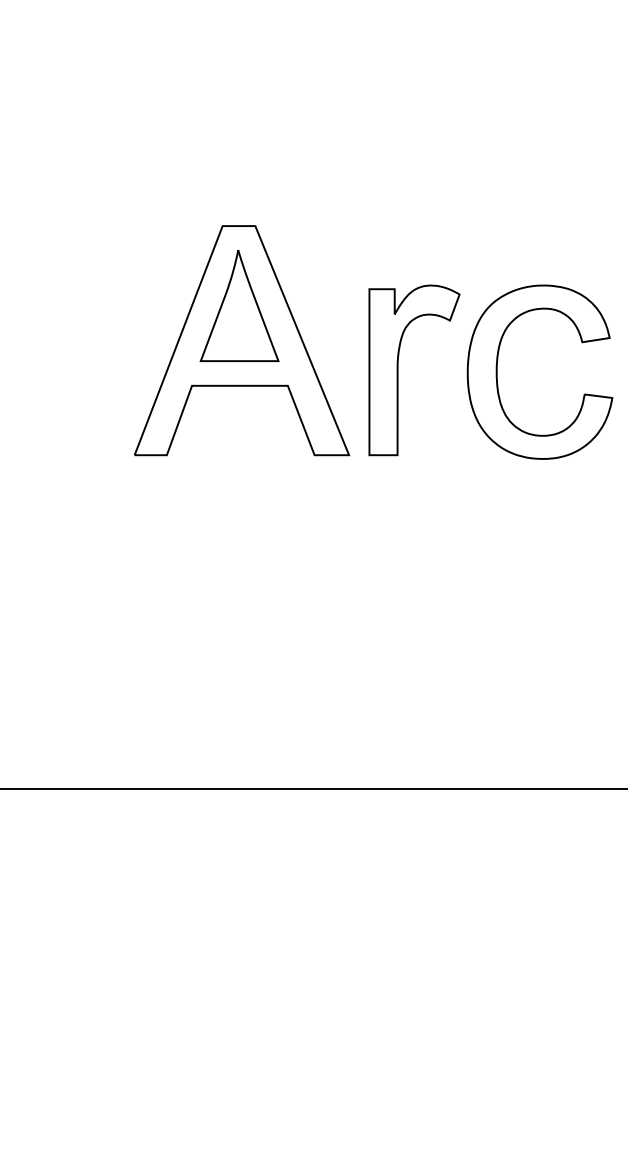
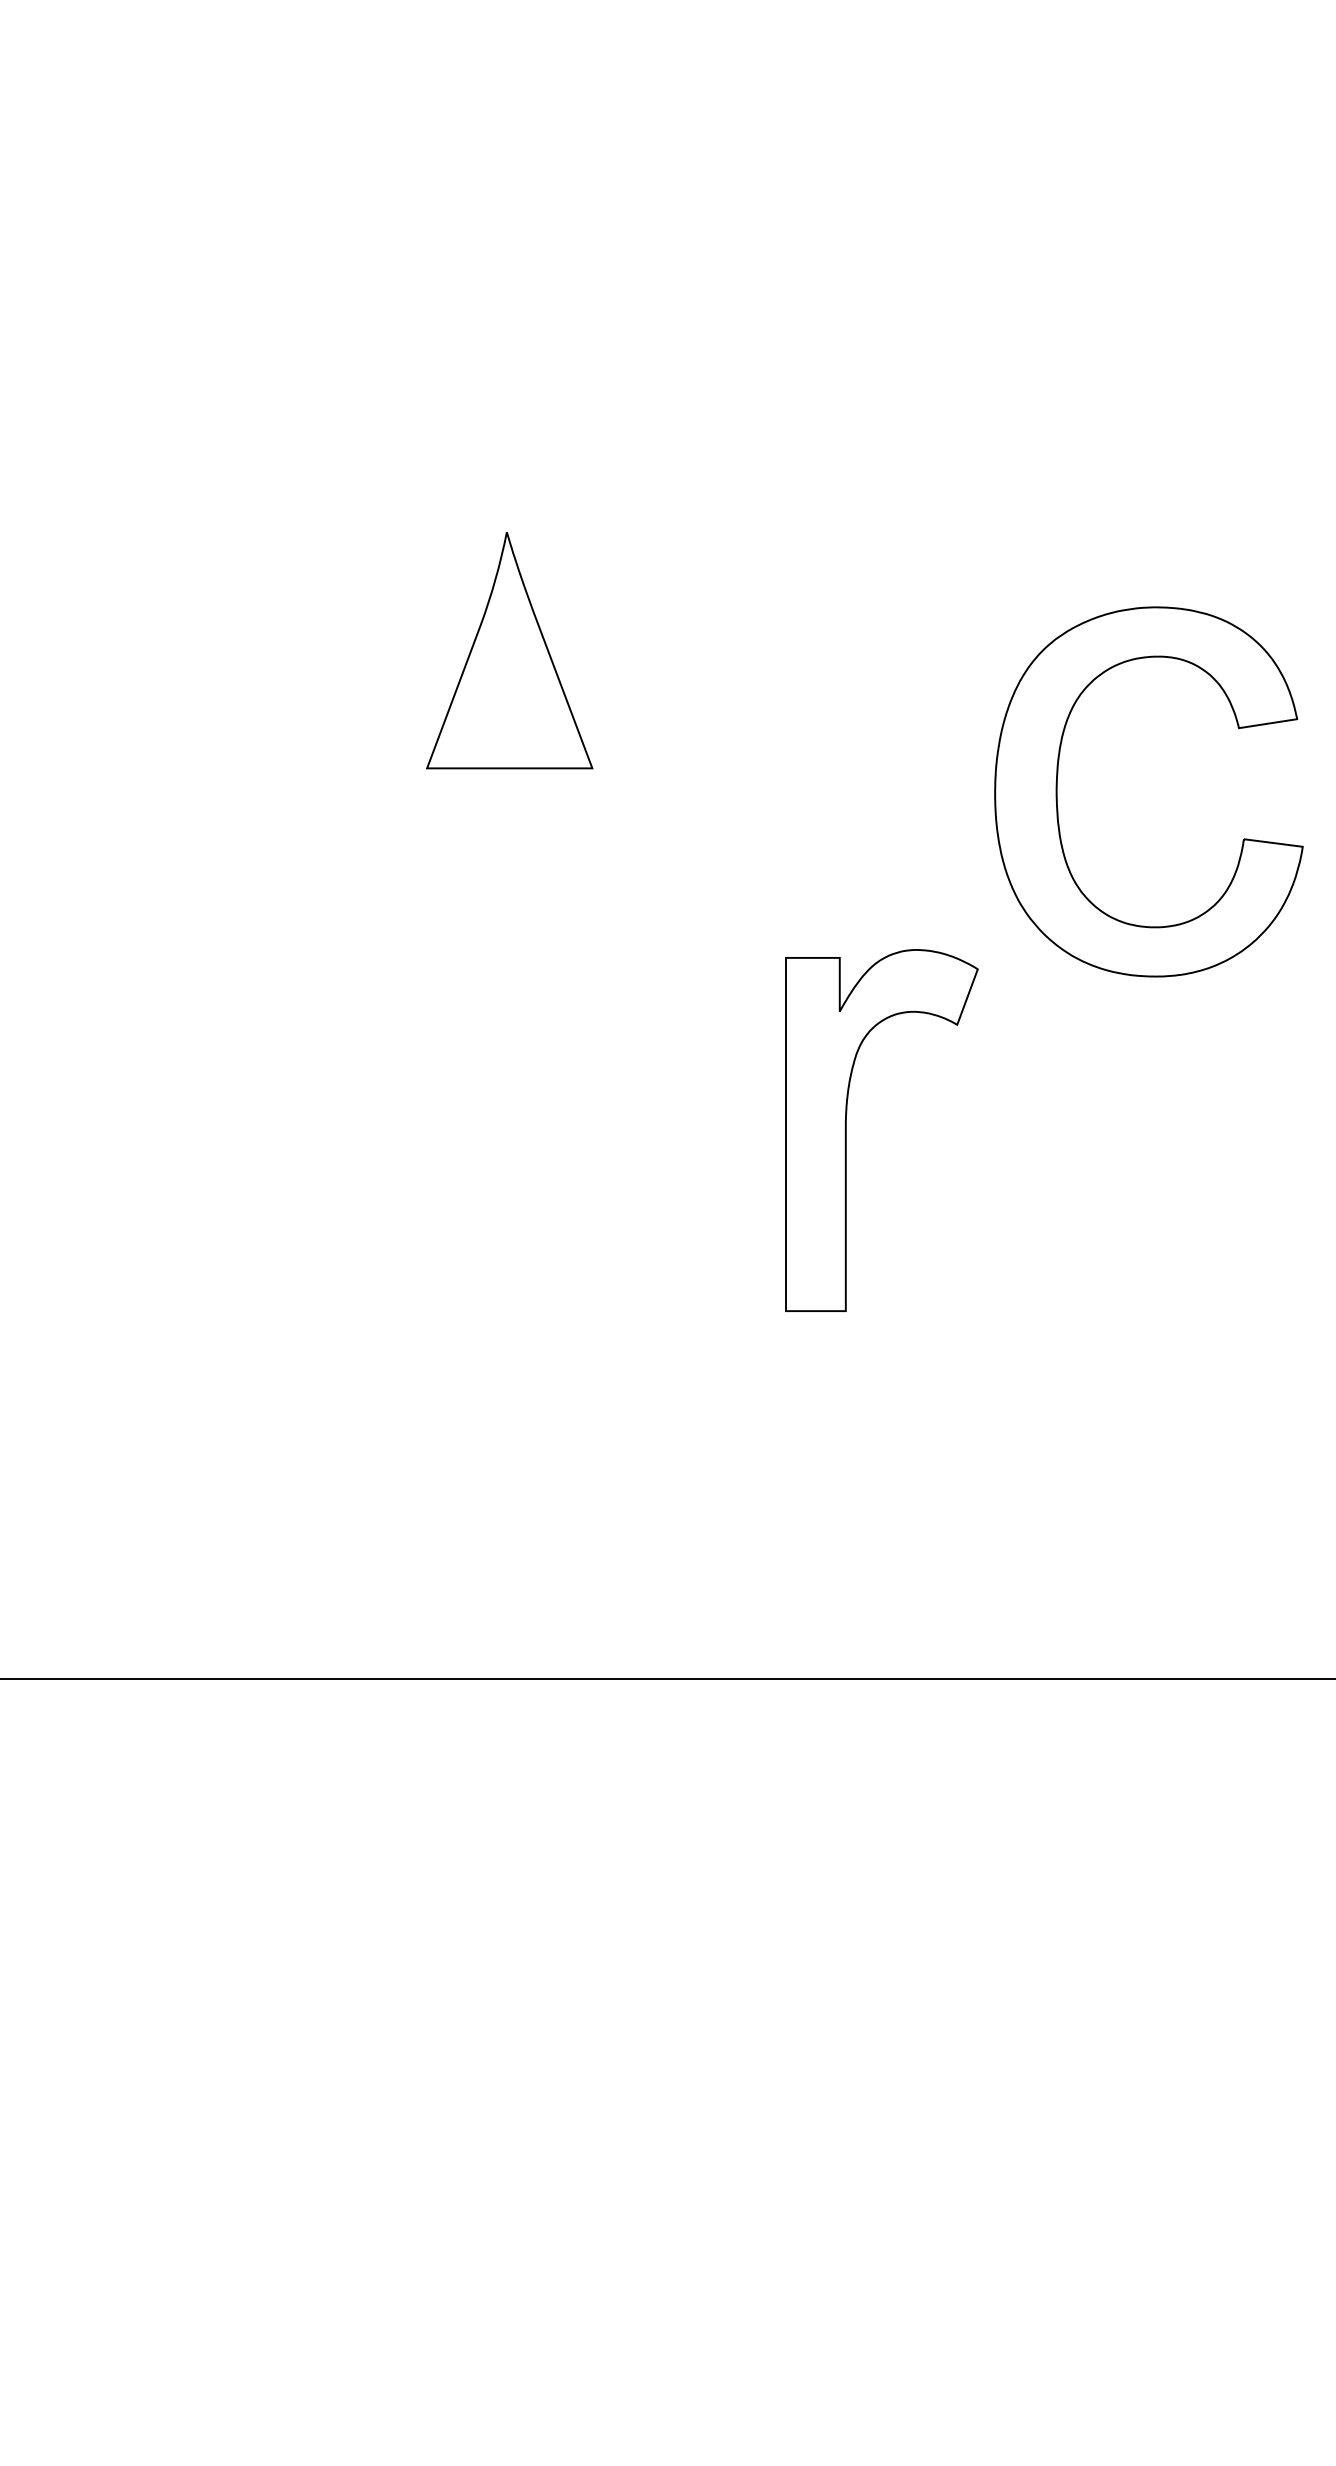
part: (242, 340) -> (515, 724), removed
part: (398, 370) -> (847, 1130), moved

